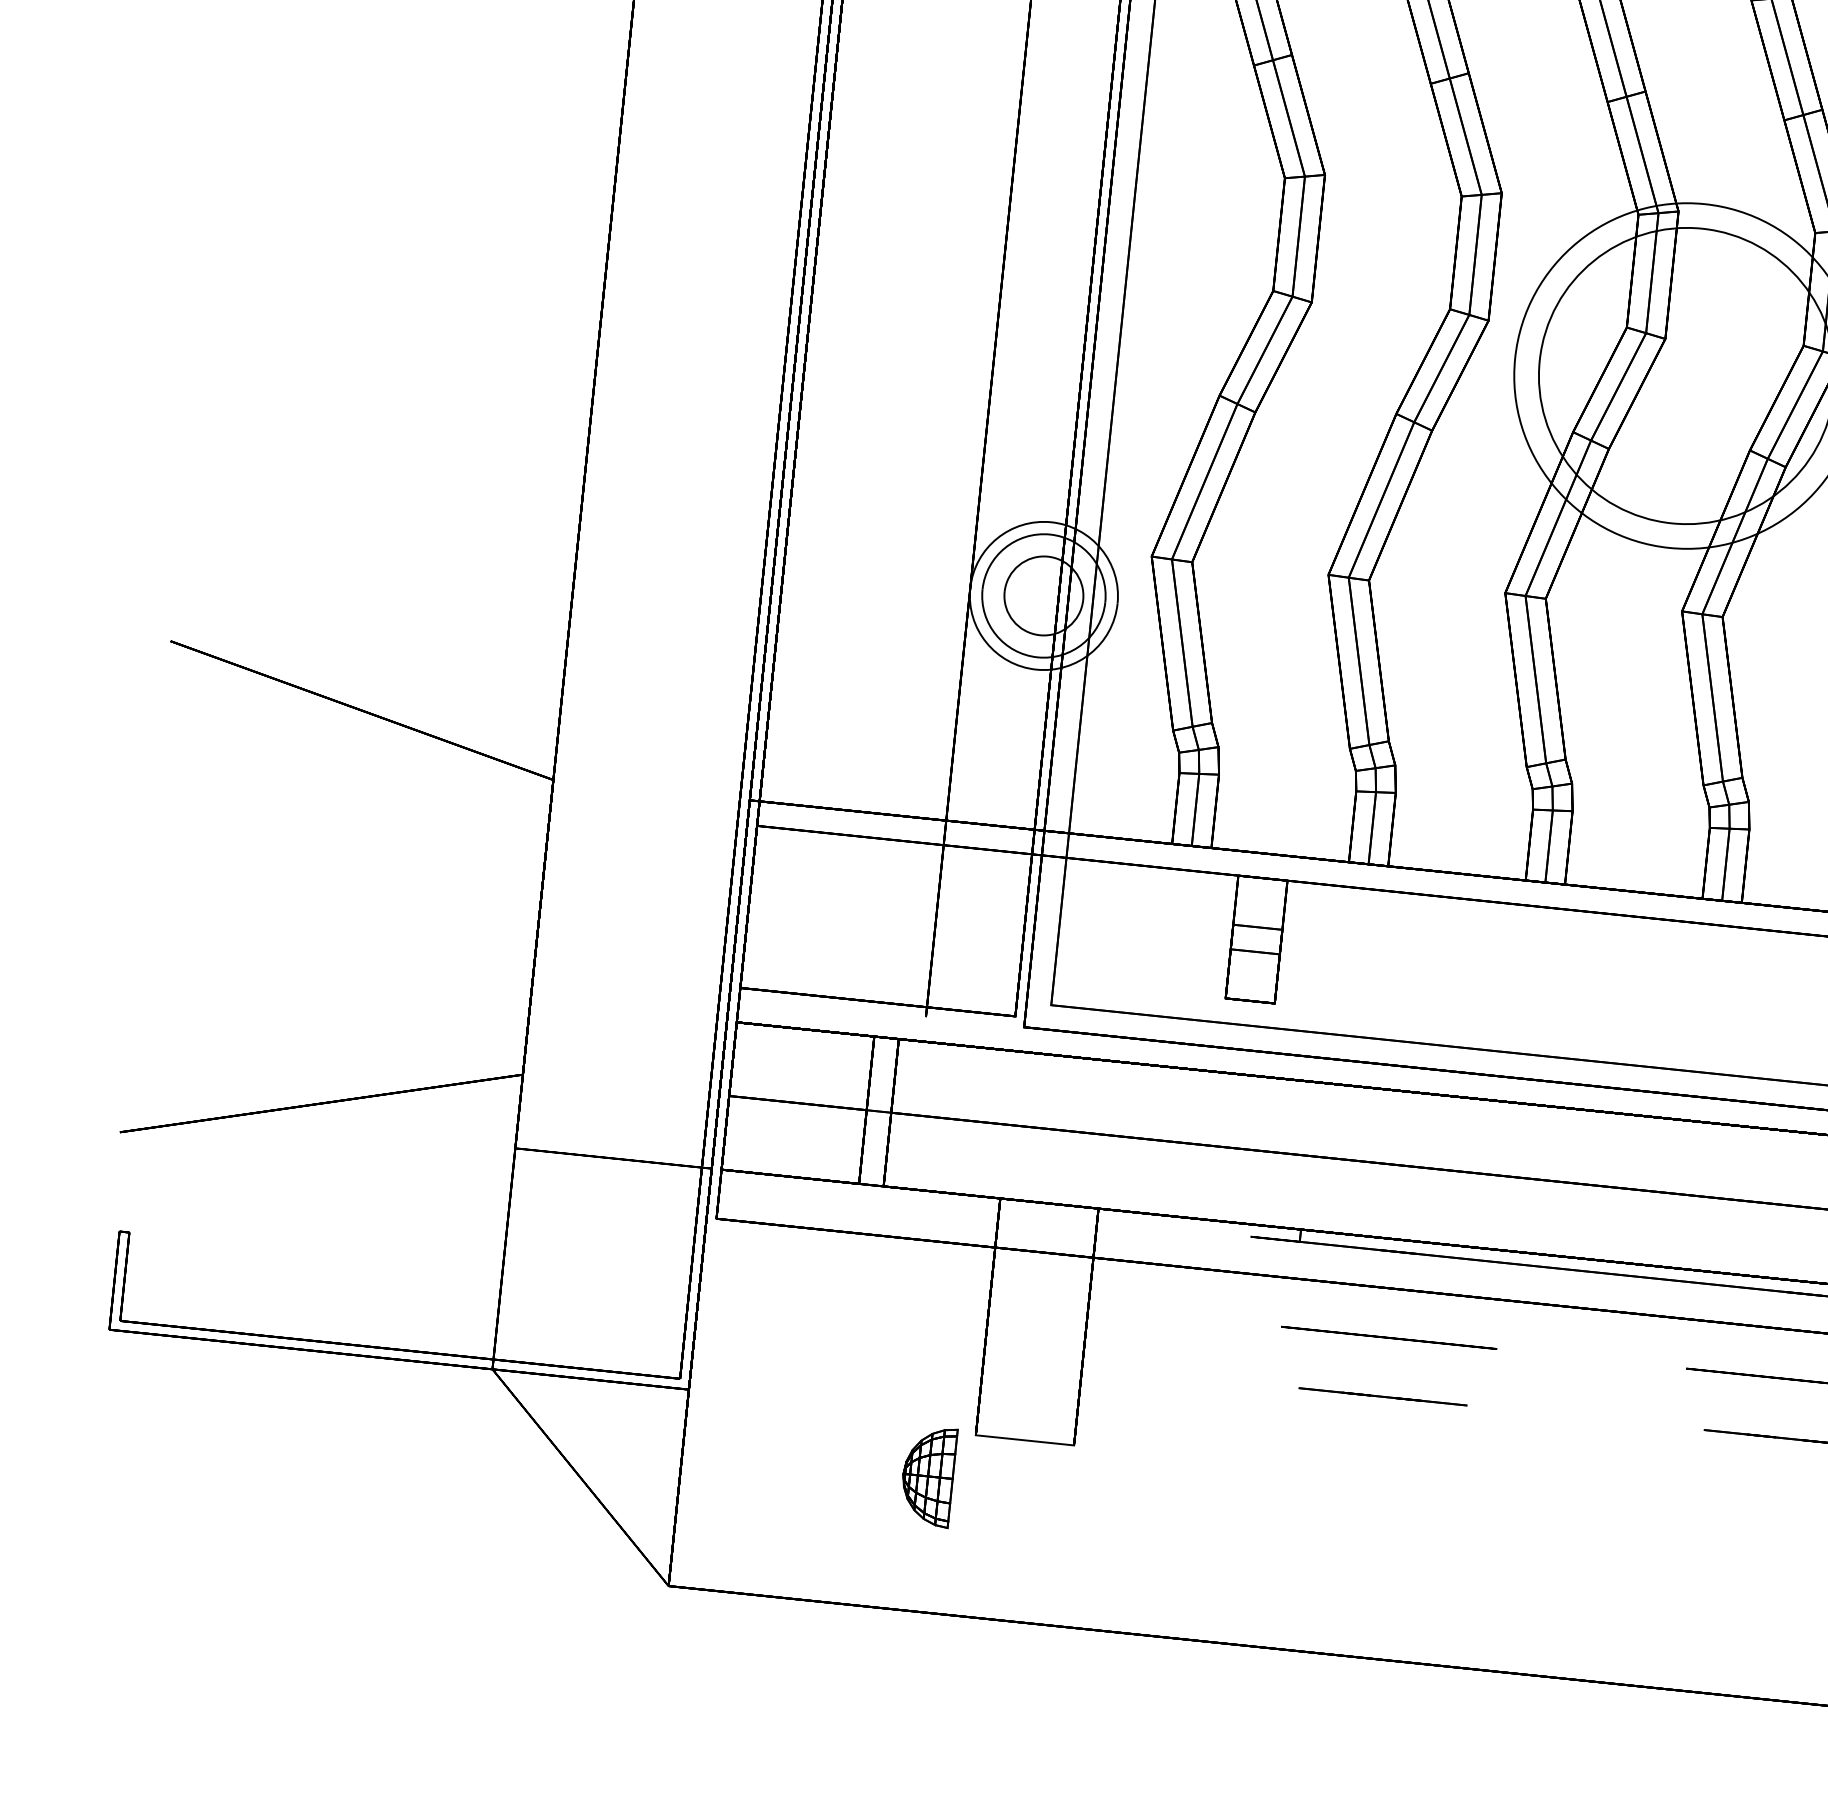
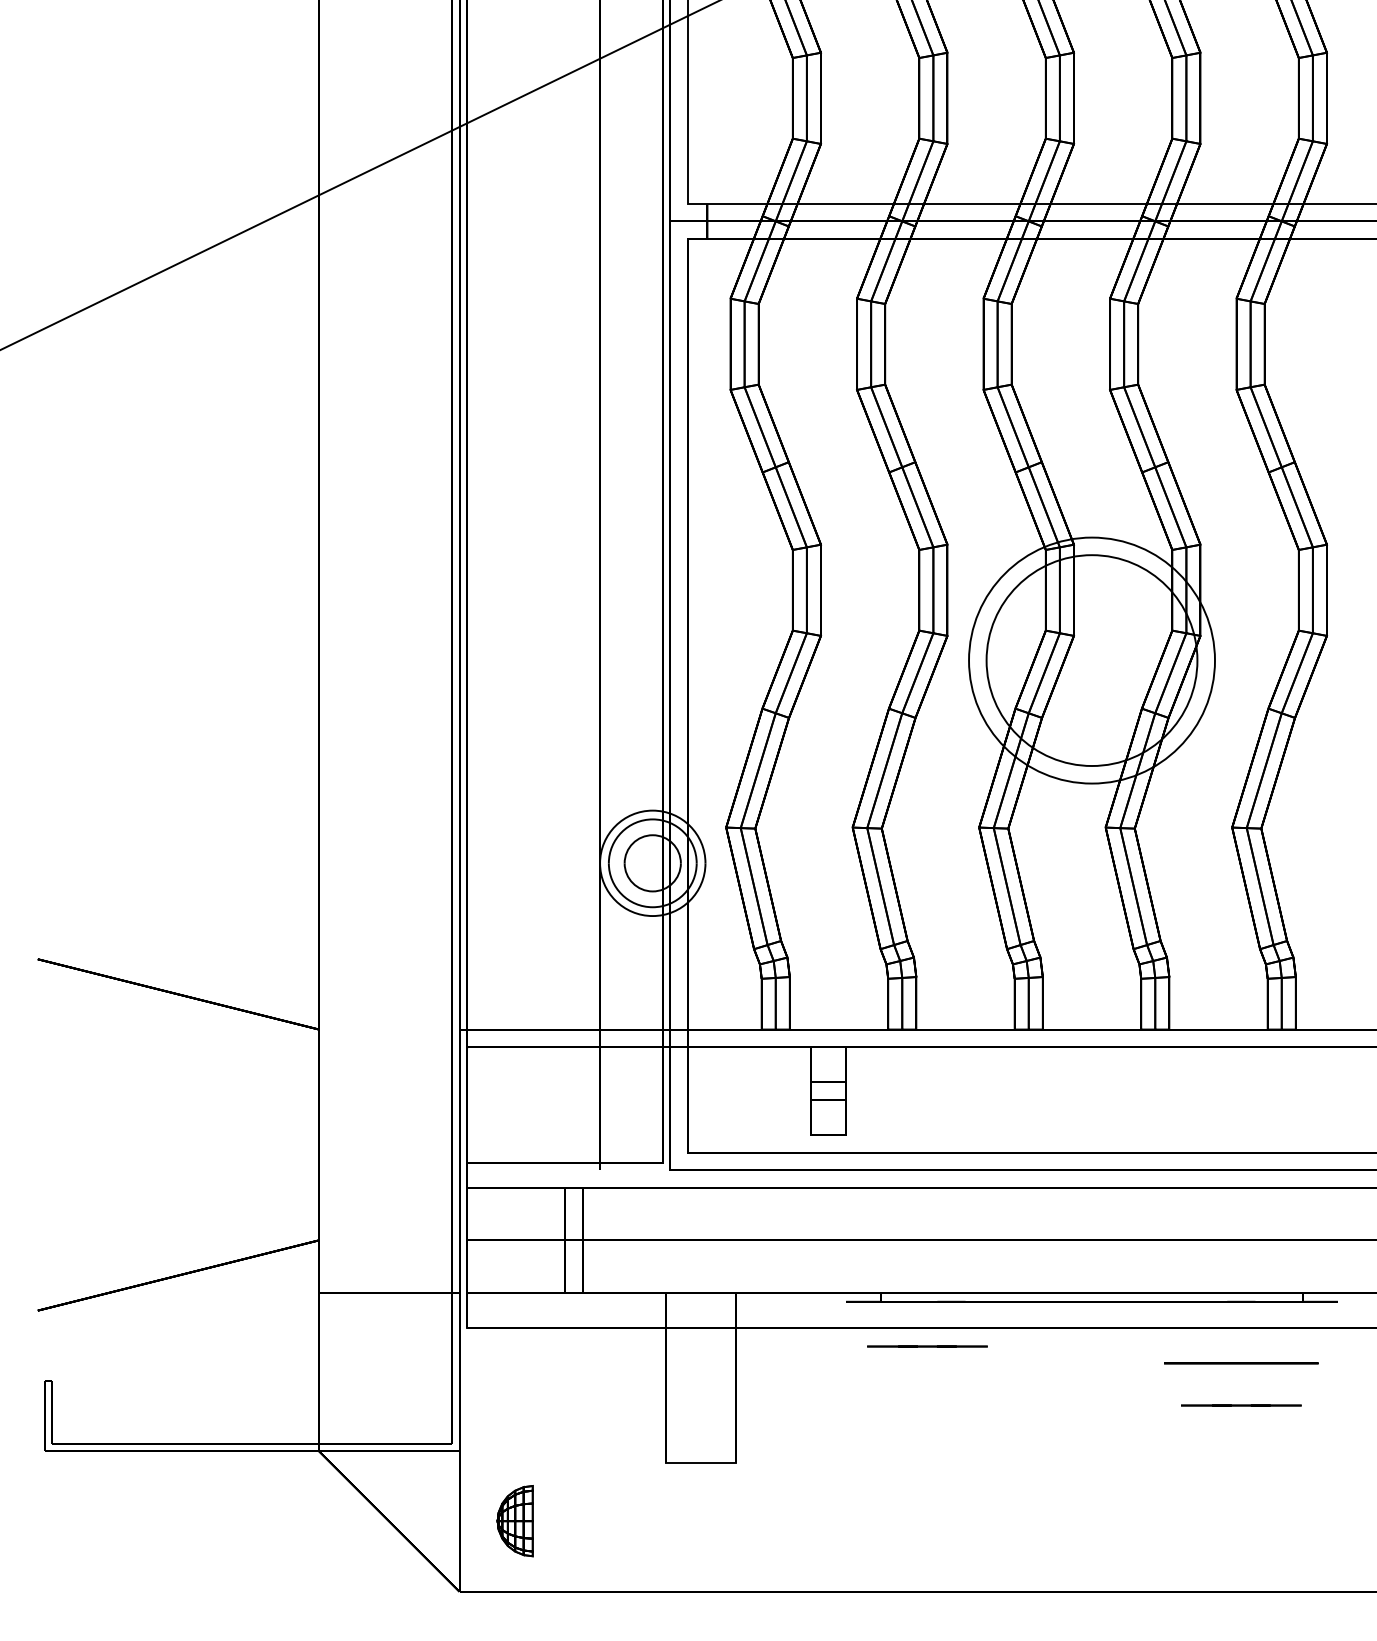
circle: (1389, 1338) -> (951, 1363), removed
line: (1383, 1396) -> (927, 1346), moved
part: (927, 1476) -> (514, 1521), moved

